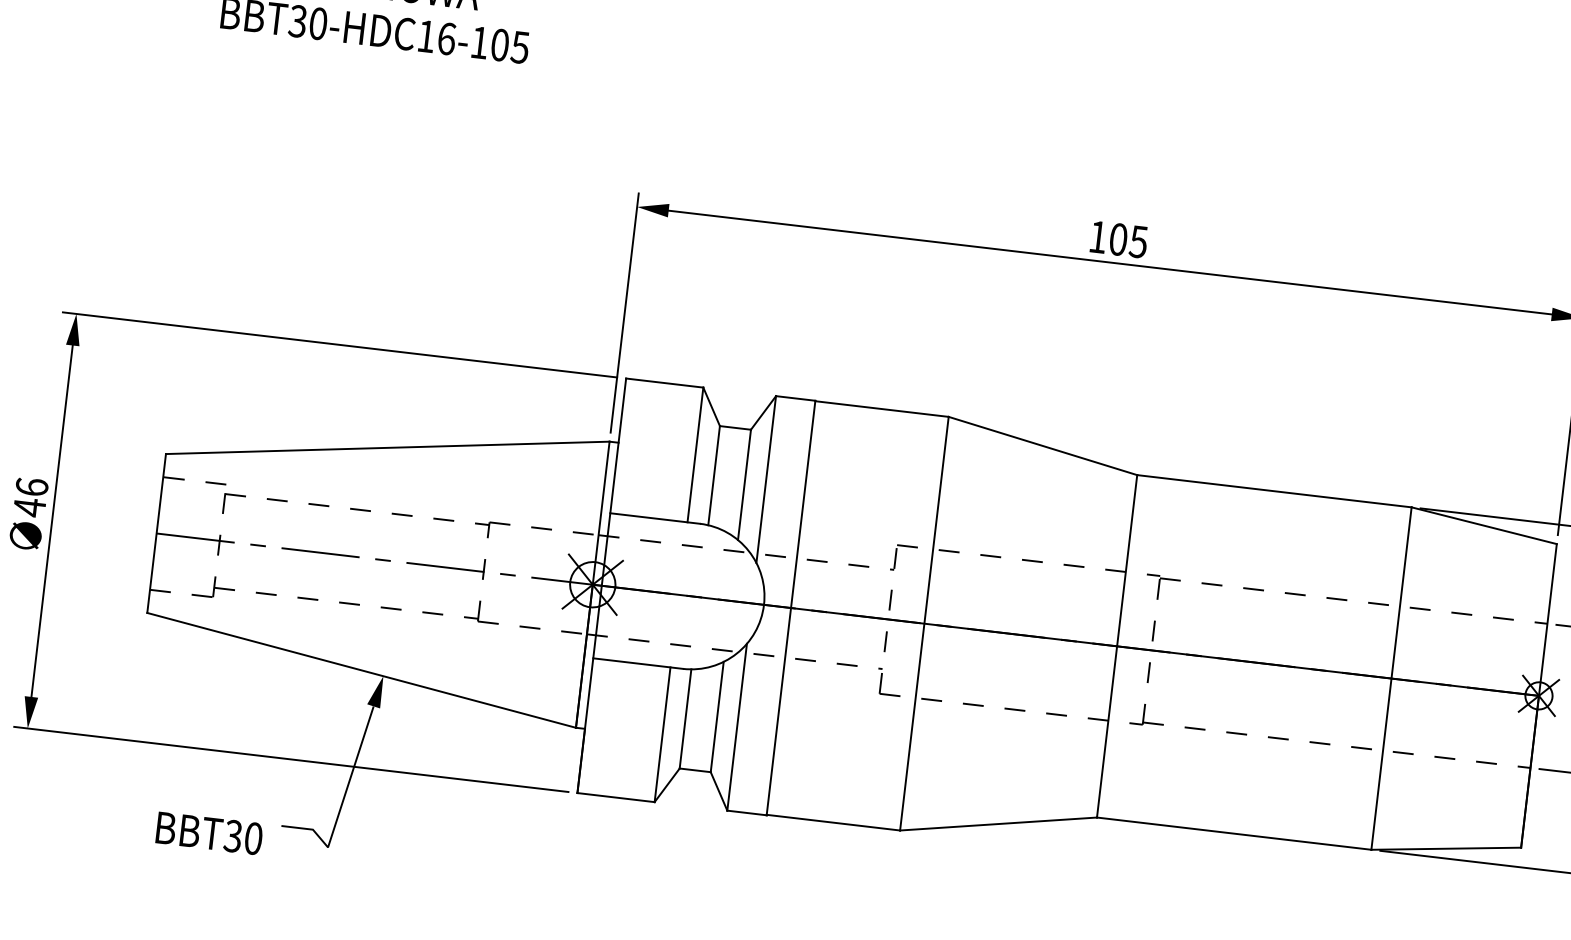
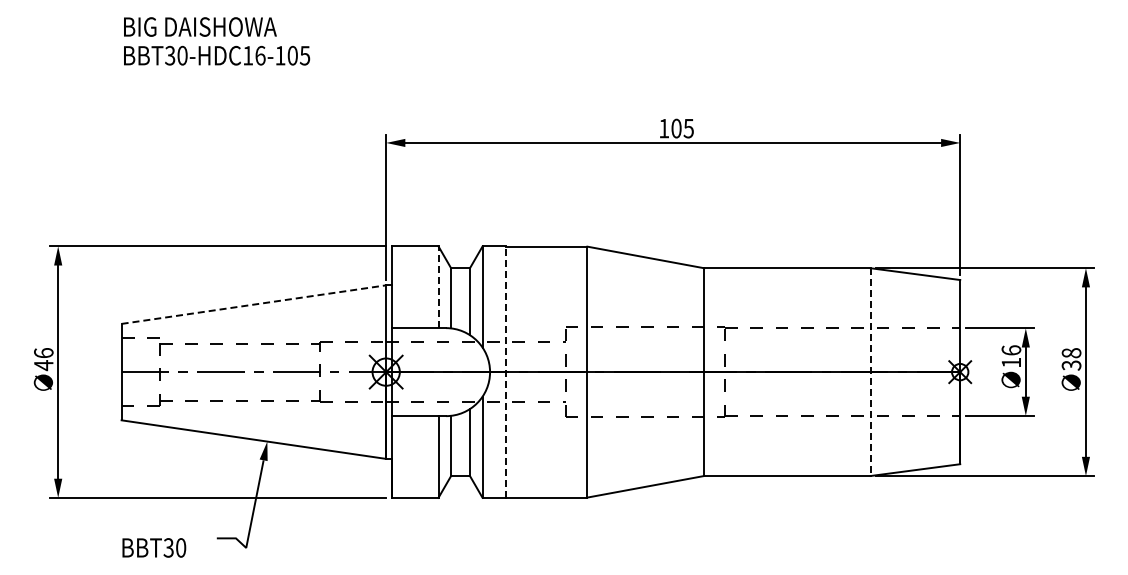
line: (387, 447) -> (253, 304), solid -> dashed
line: (695, 455) -> (438, 287), solid -> dashed
line: (791, 608) -> (506, 372), solid -> dashed
line: (1391, 679) -> (870, 372), solid -> dashed
text: (209, 832) -> (154, 547), moved

